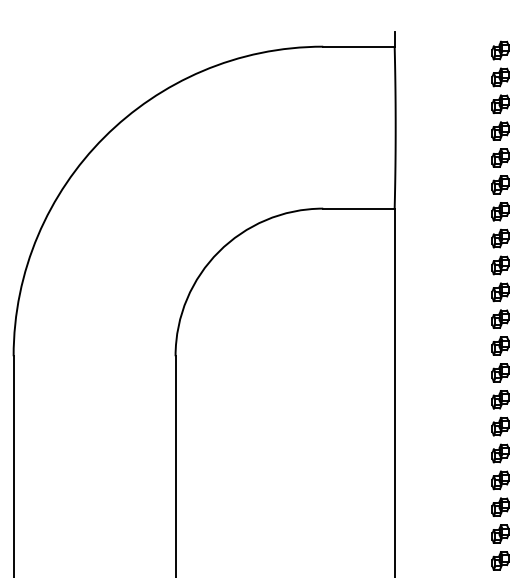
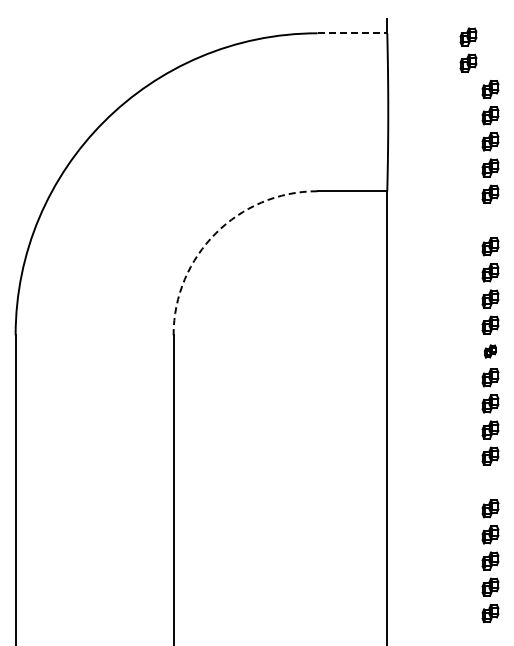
line: (359, 46) -> (352, 33), solid -> dashed
part: (500, 63) -> (468, 49), moved
part: (500, 238) -> (490, 220), removed
arc: (218, 251) -> (215, 233), solid -> dashed
part: (500, 372) -> (490, 351), size x0.7
part: (500, 507) -> (490, 482), removed

